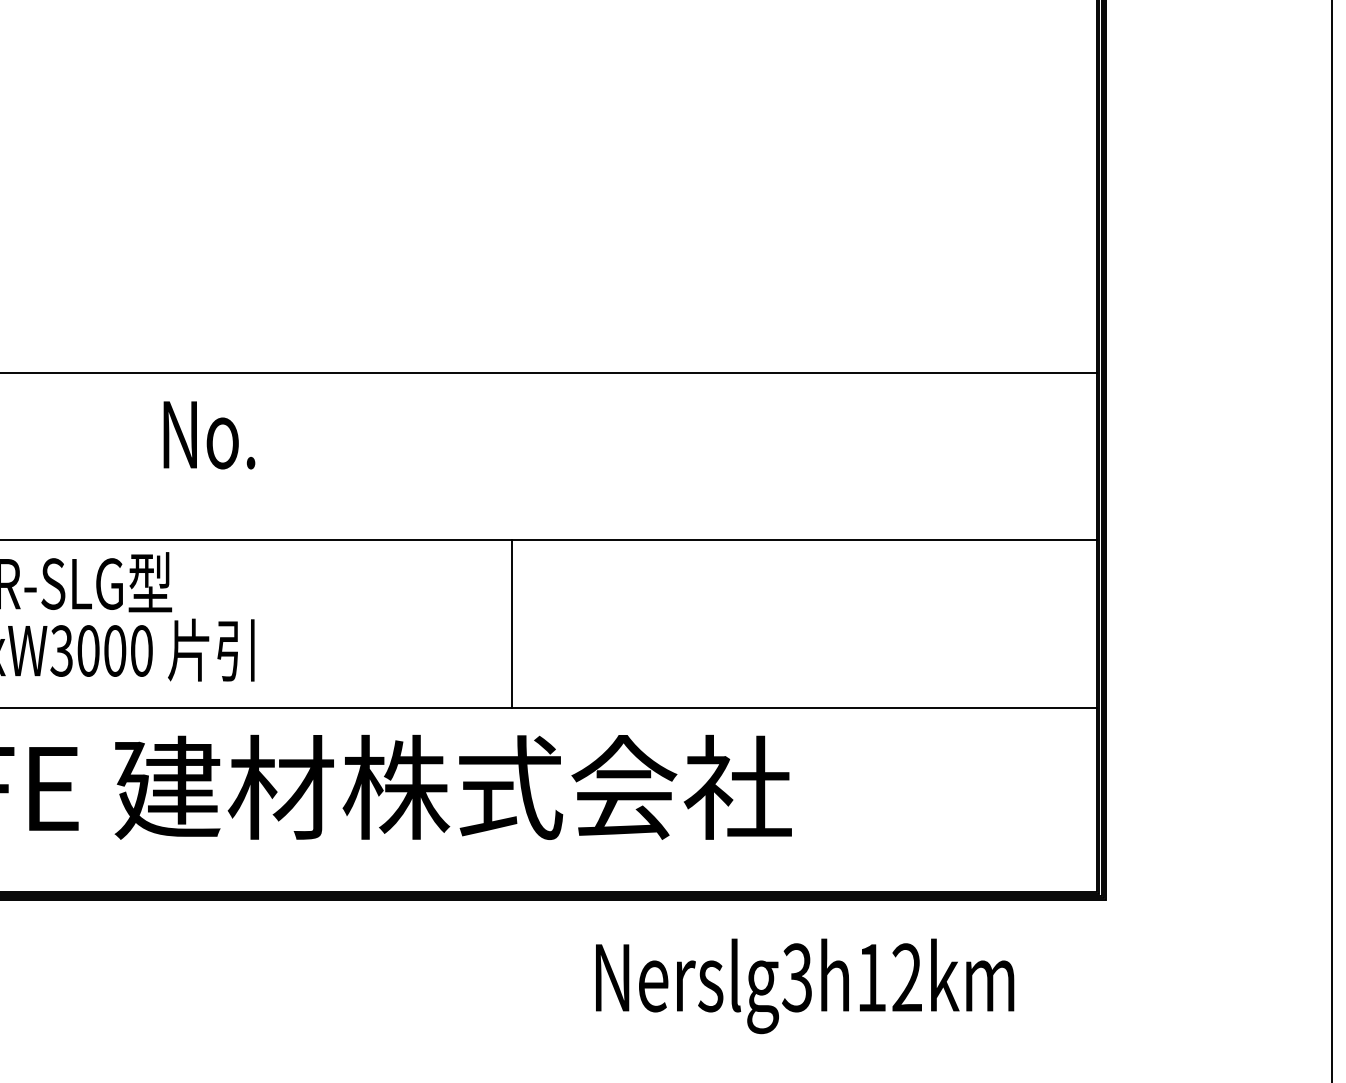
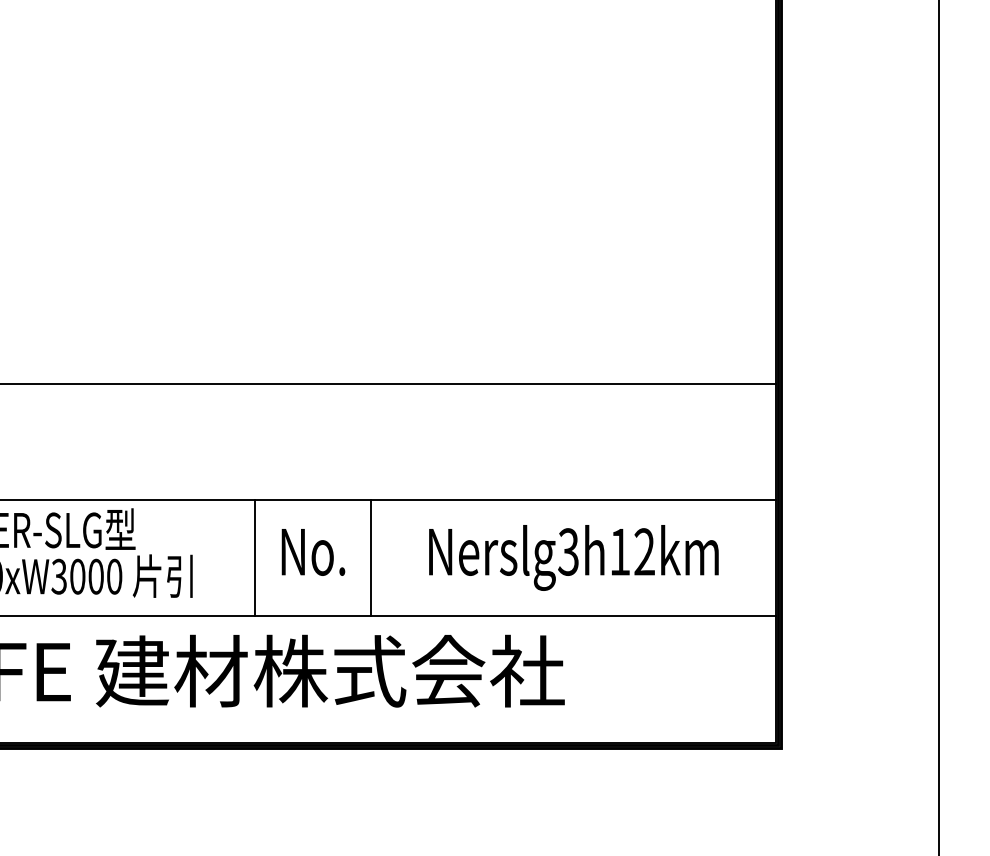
text: (209, 435) -> (313, 552), moved
line: (343, 624) -> (254, 558), added
text: (804, 985) -> (573, 557), moved

